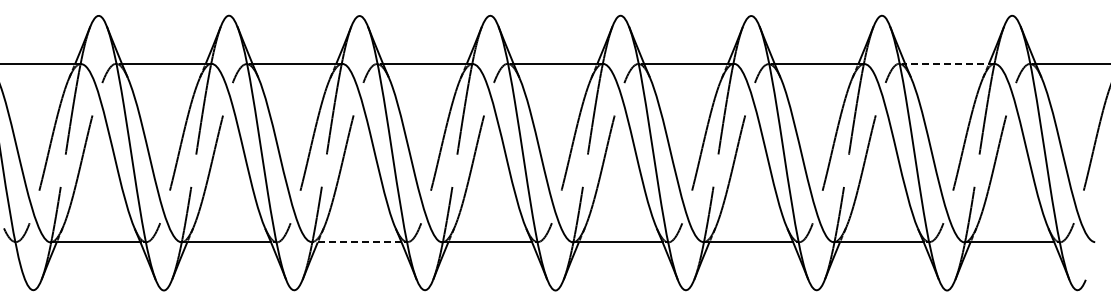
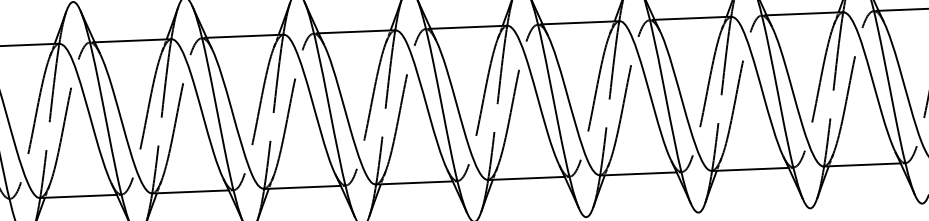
line: (950, 63) -> (805, 13), dashed -> solid
line: (356, 242) -> (302, 187), dashed -> solid

